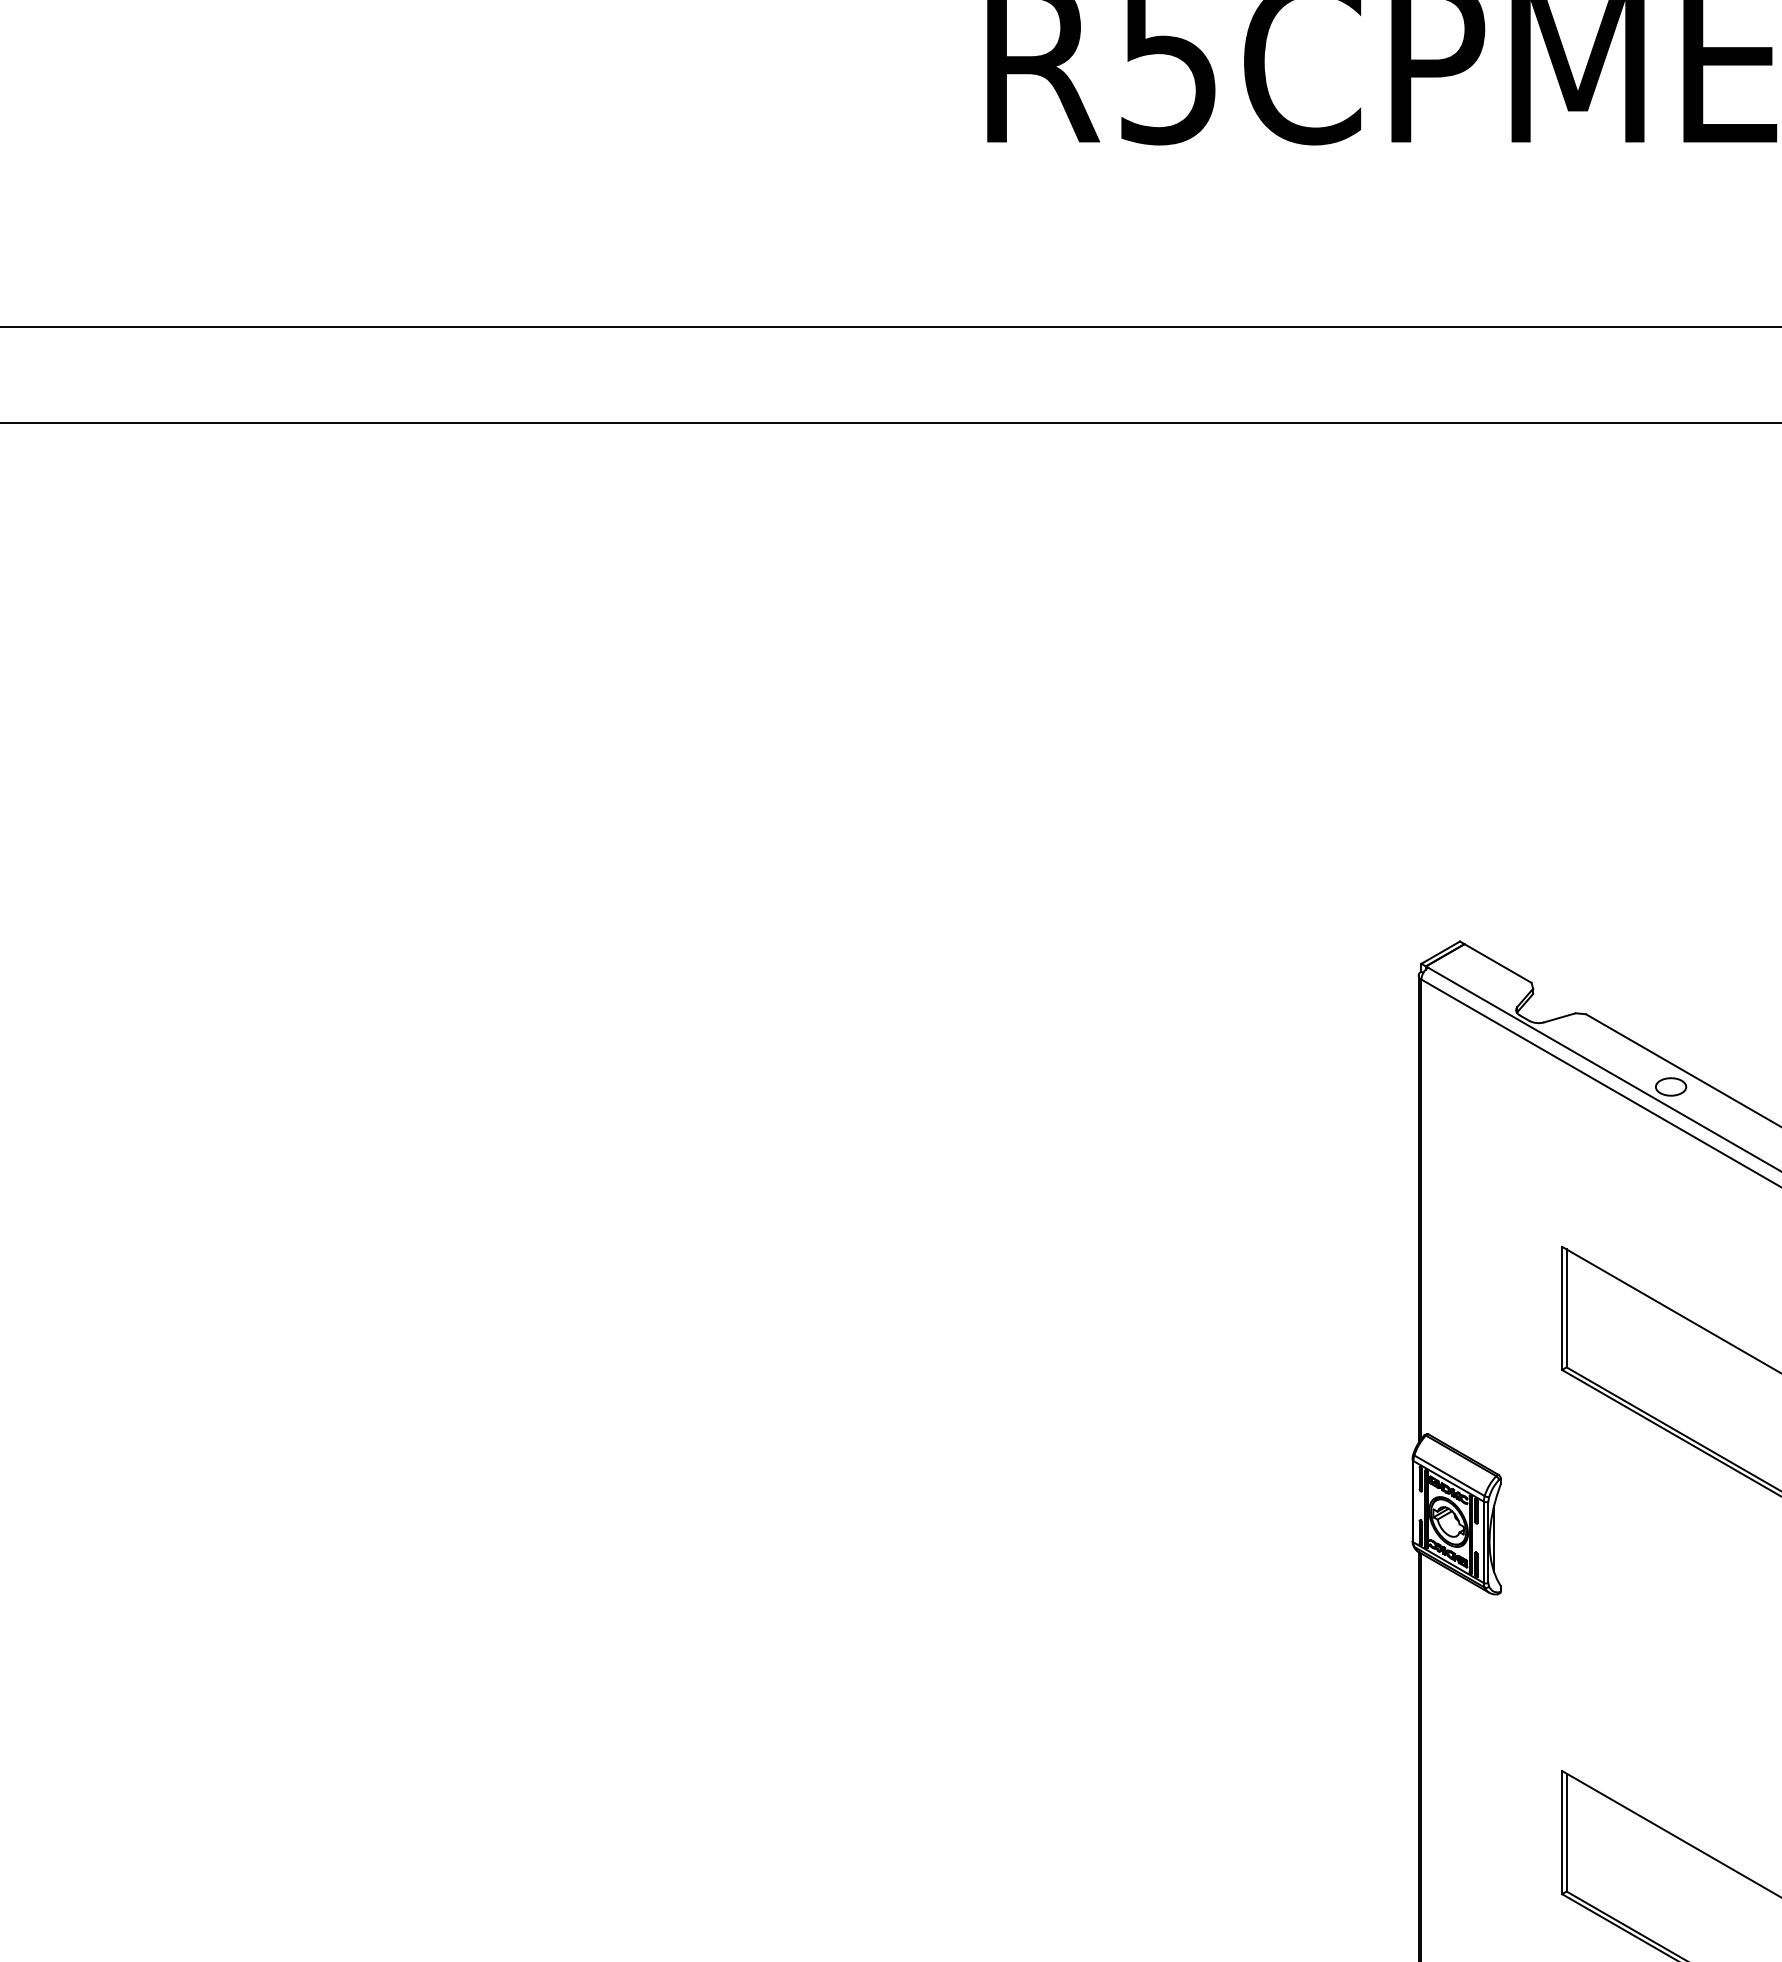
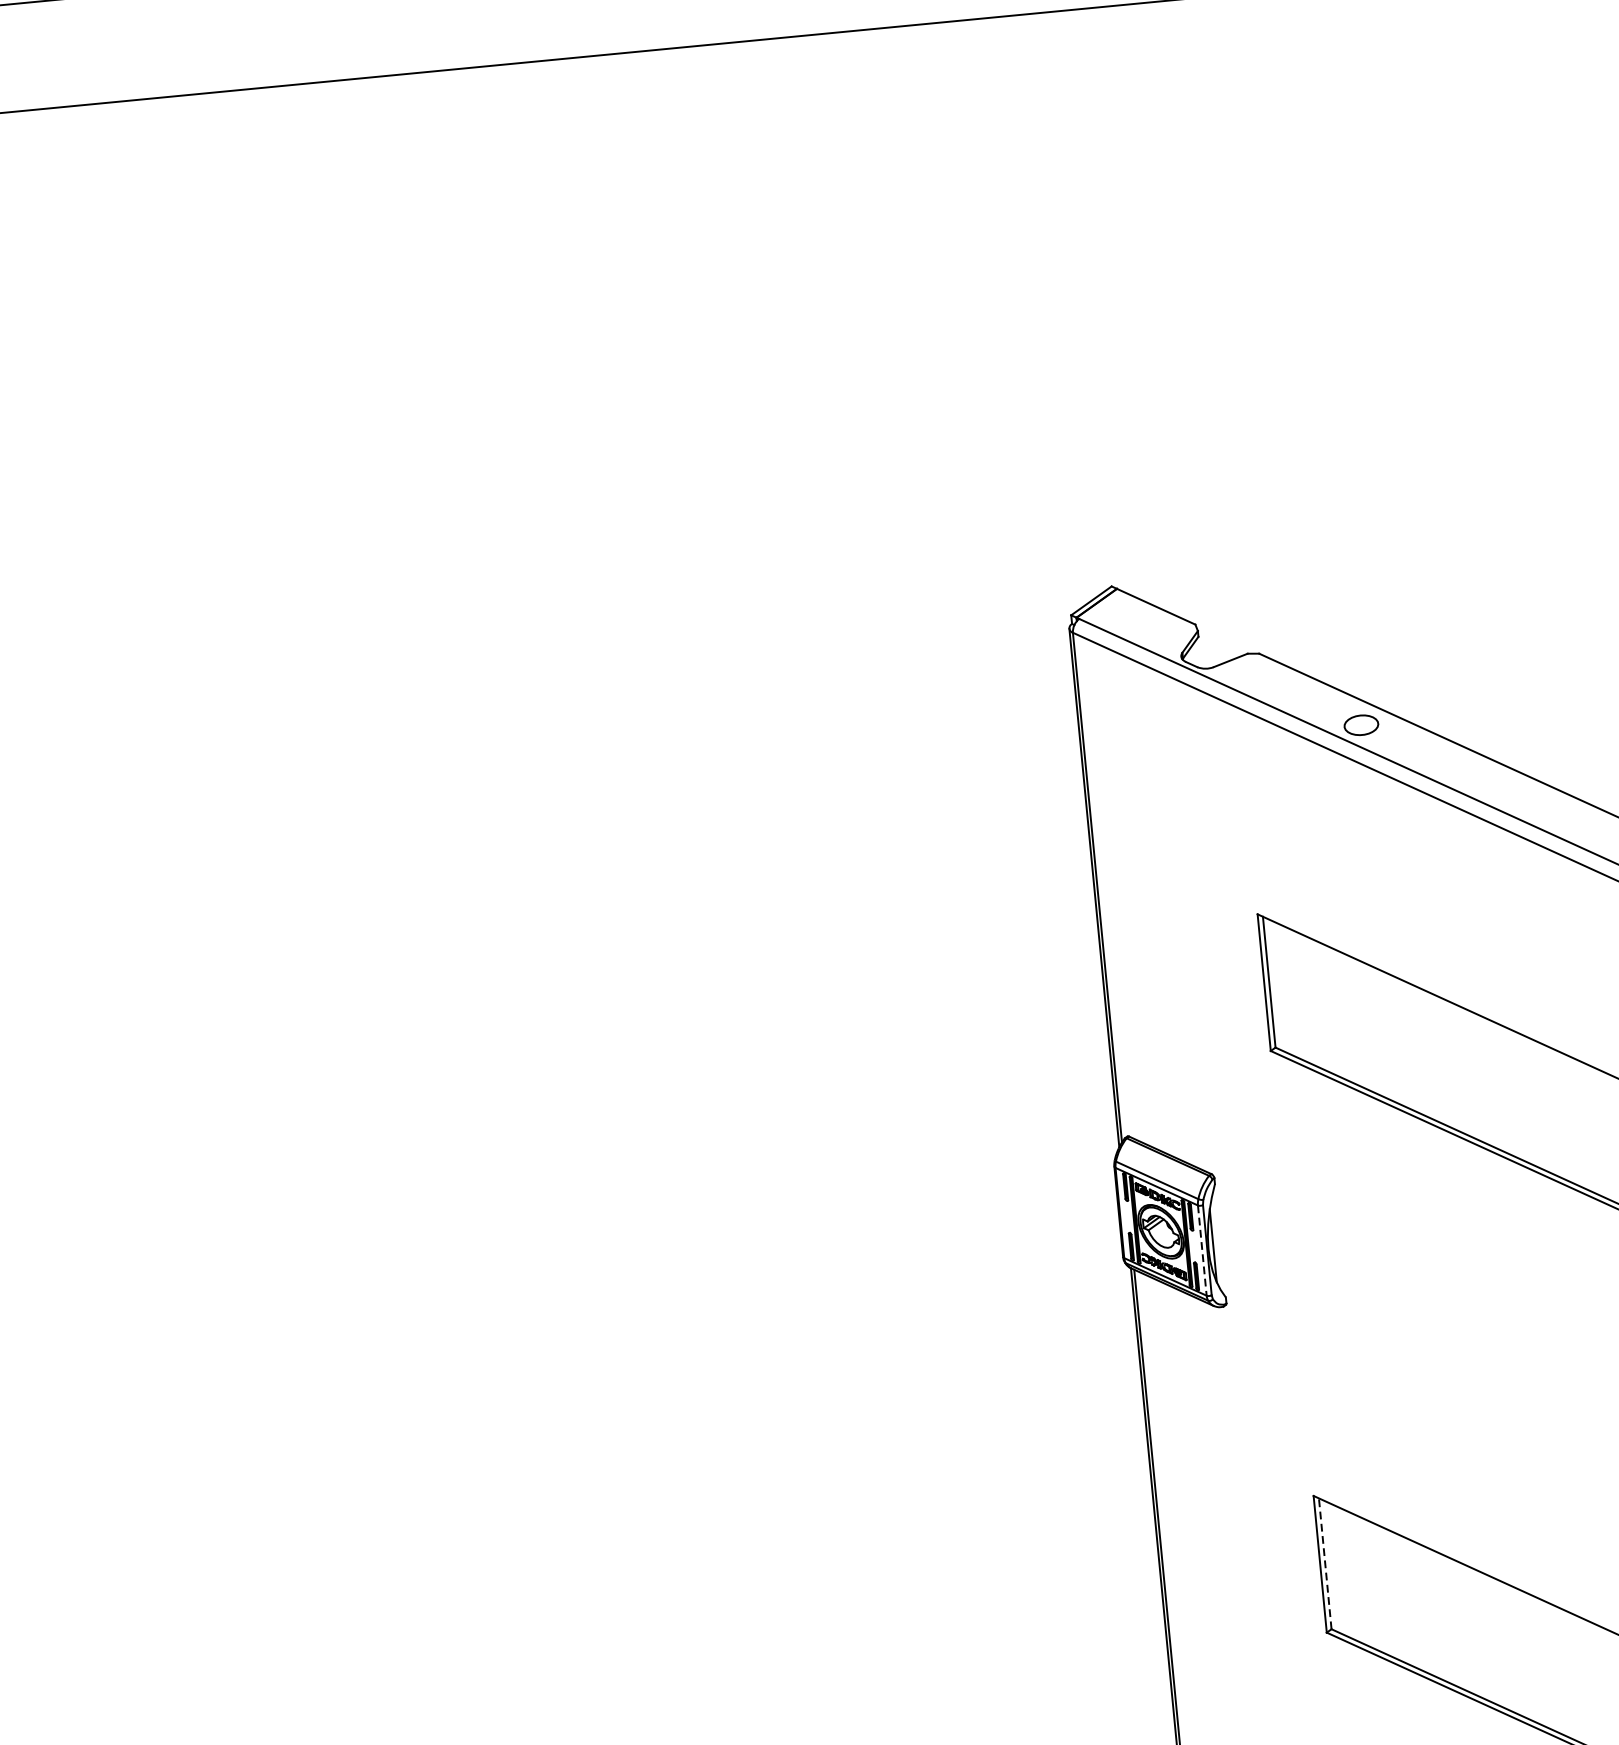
line: (1483, 1542) -> (1201, 1250), solid -> dashed
line: (1566, 1832) -> (1325, 1563), solid -> dashed

